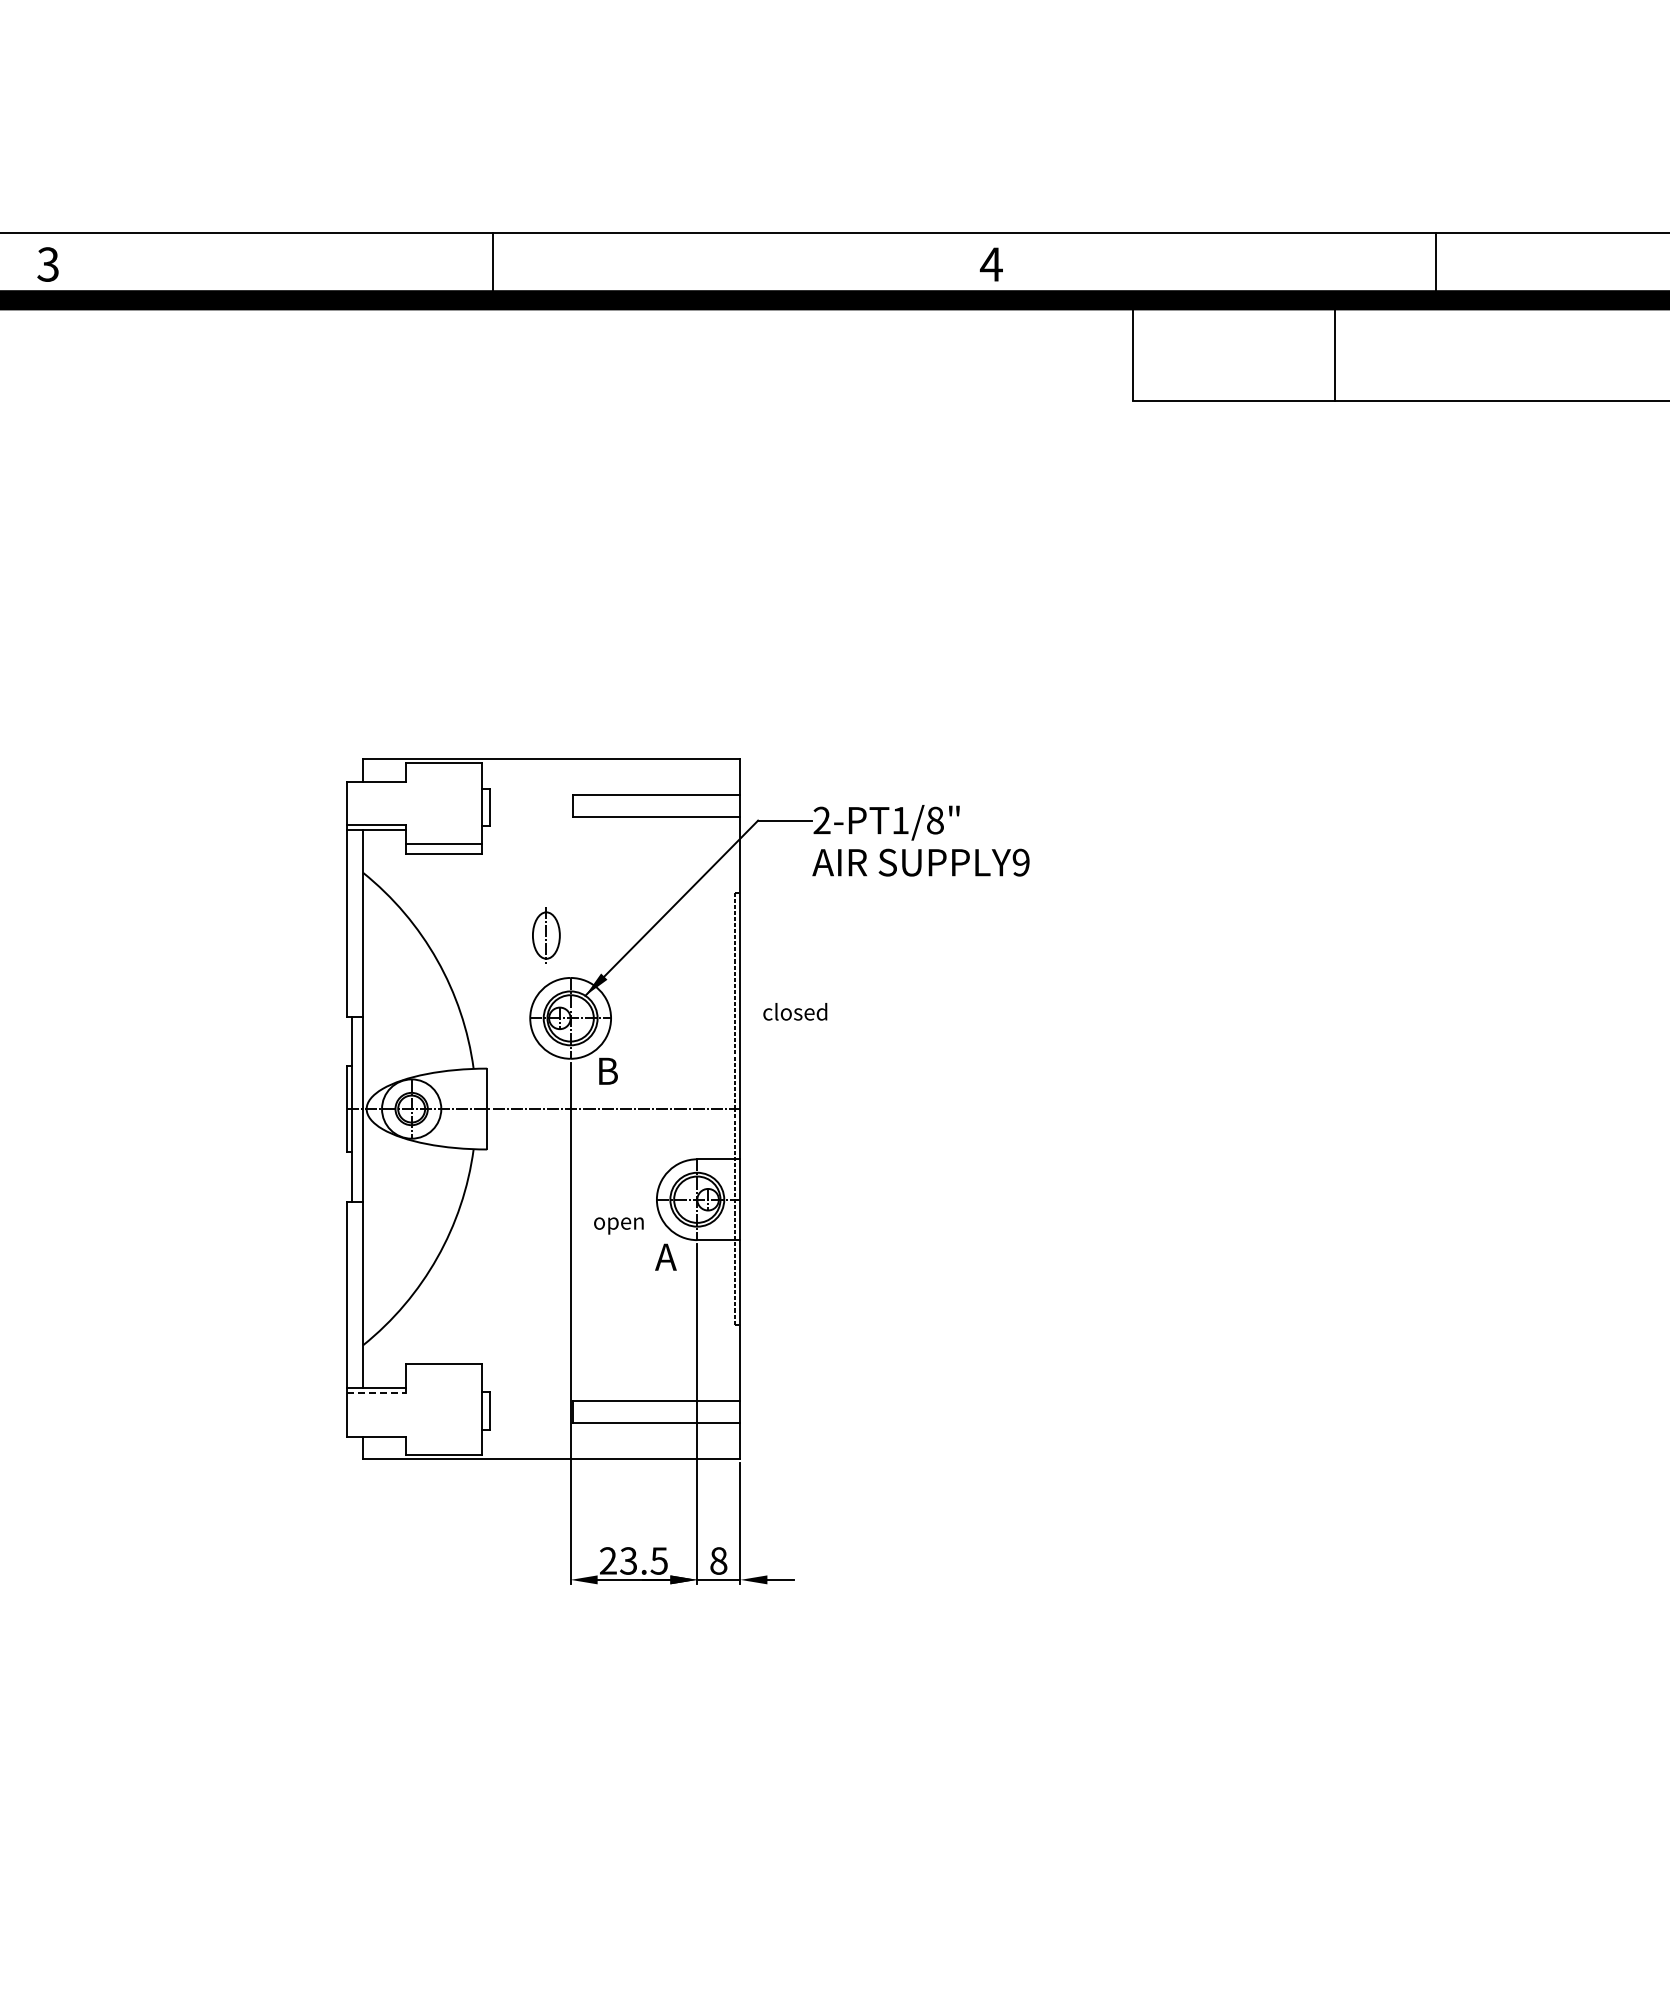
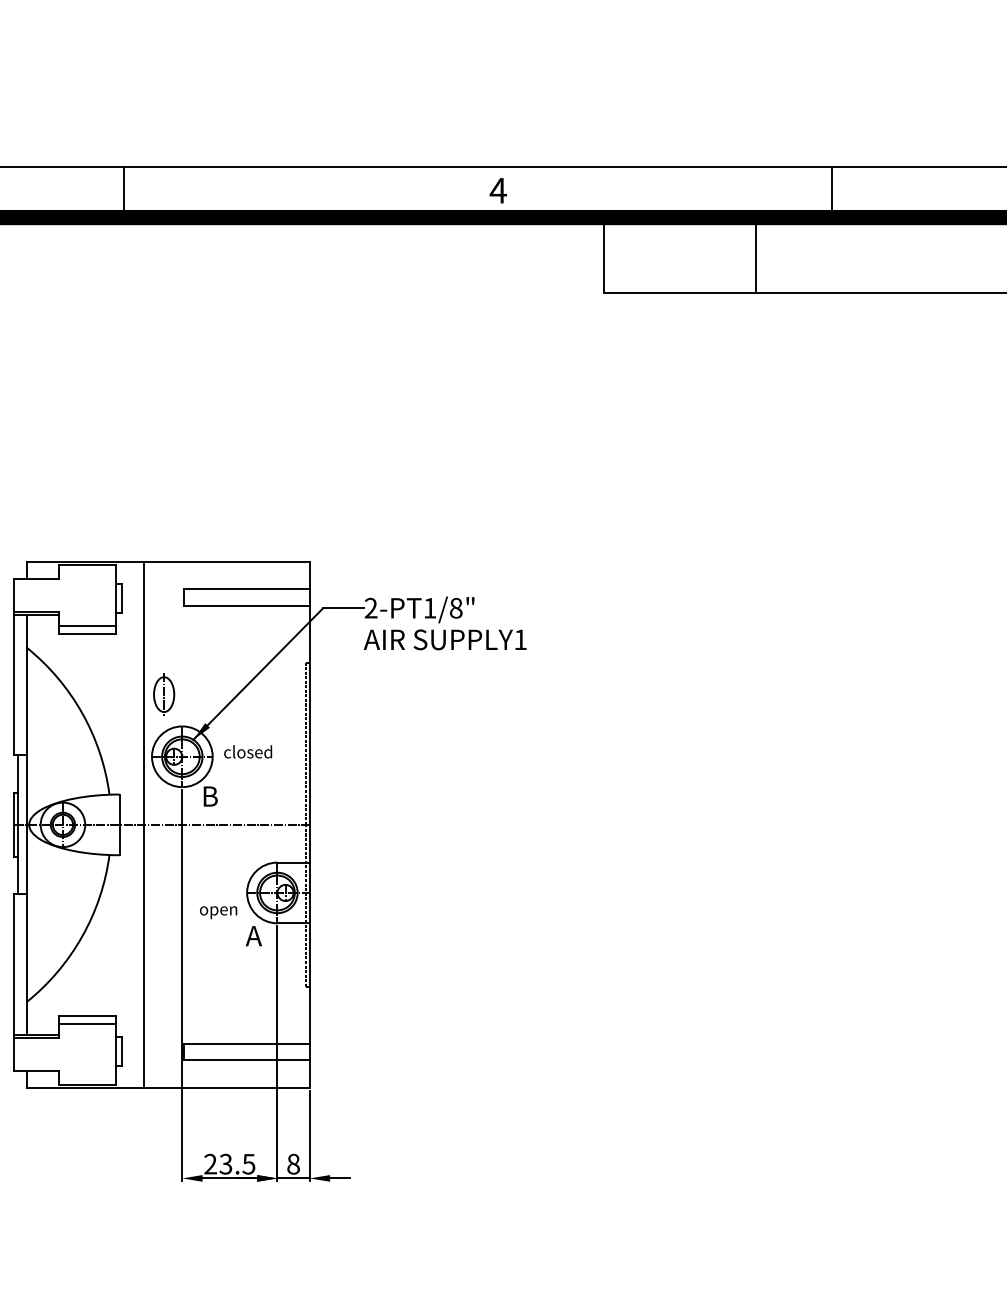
text: (1020, 862) -> (520, 639), SUPPLY9 -> SUPPLY1
text: (795, 1011) -> (248, 751), moved
line: (519, 1108) -> (143, 824), added
line: (443, 1374) -> (86, 1024), added
line: (376, 1392) -> (36, 1037), dashed -> solid

